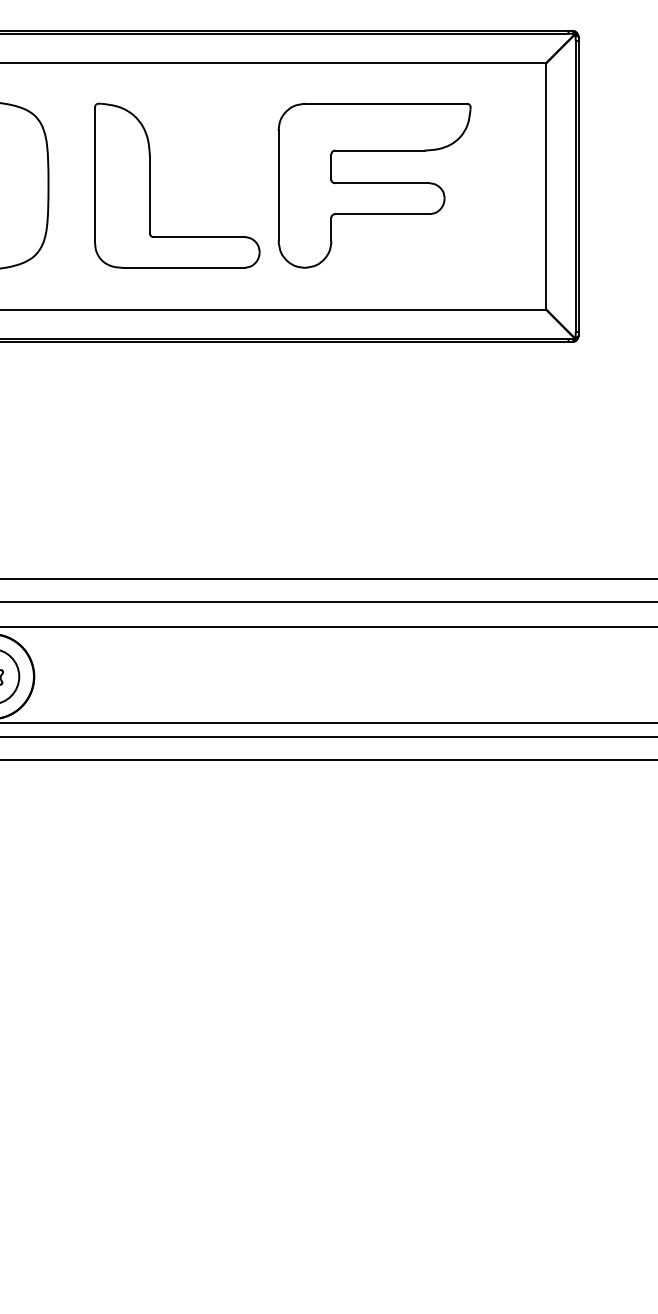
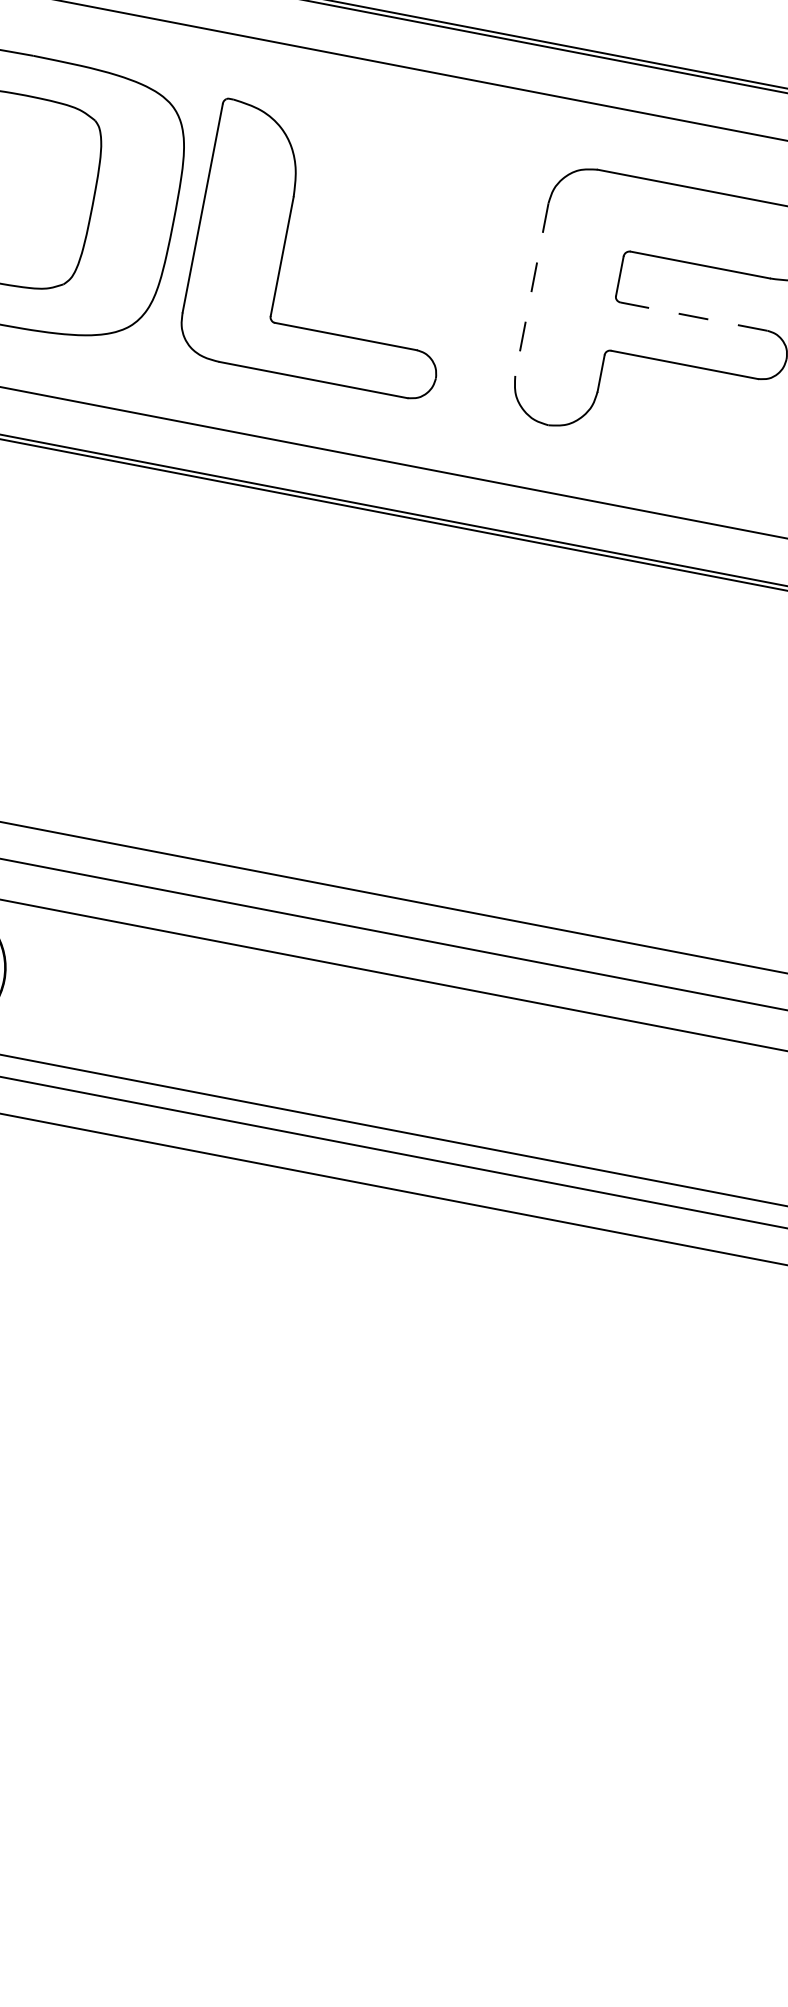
line: (381, 183) -> (692, 316), solid -> dashed
part: (150, 185) -> (285, 241), moved
line: (278, 186) -> (531, 290), solid -> dashed

